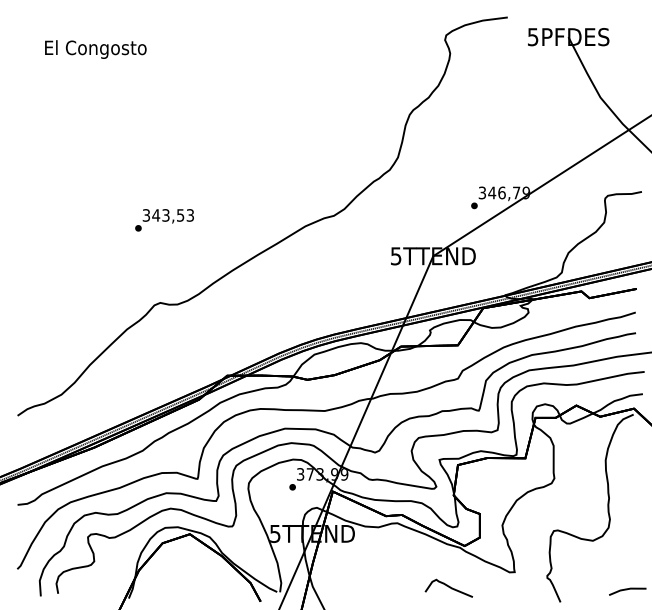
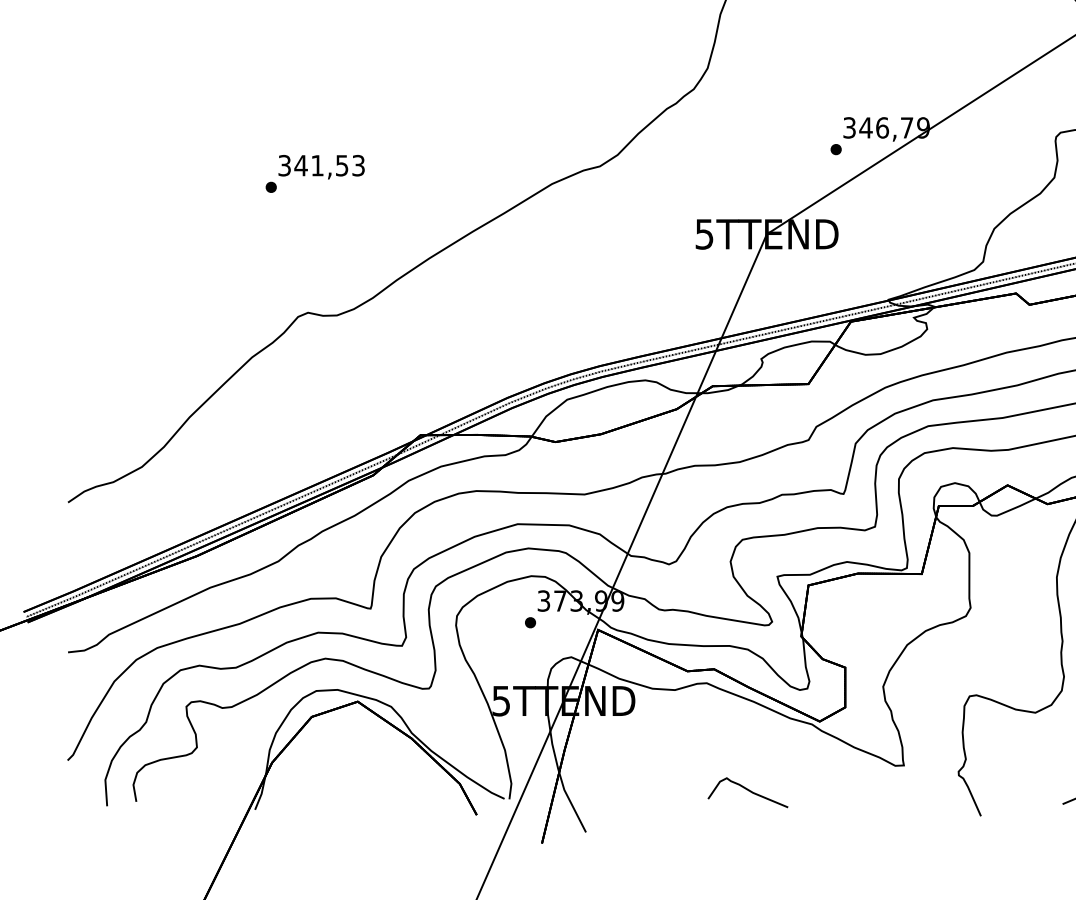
text: (165, 215) -> (316, 165), 343,53 -> 341,53
curve: (448, 587) -> (747, 791), moved

